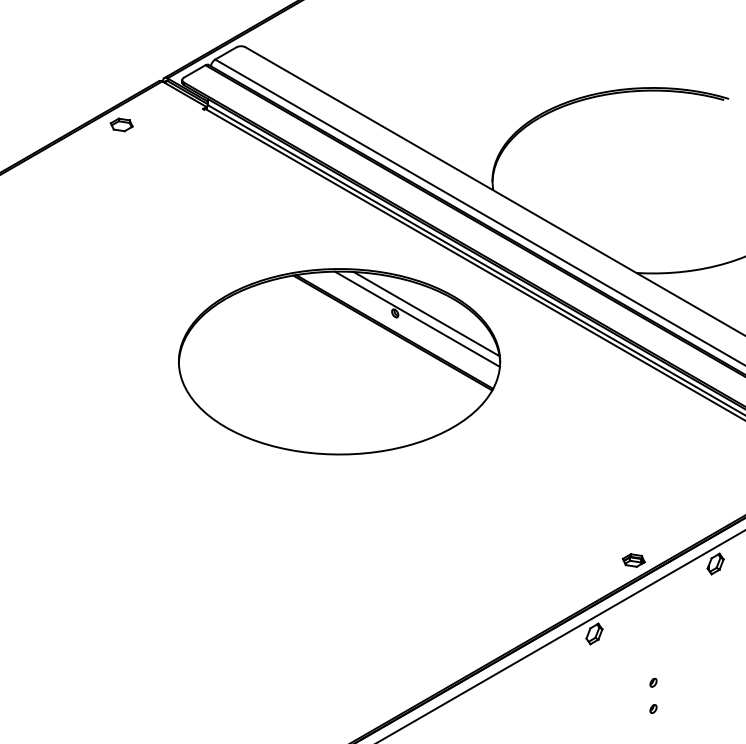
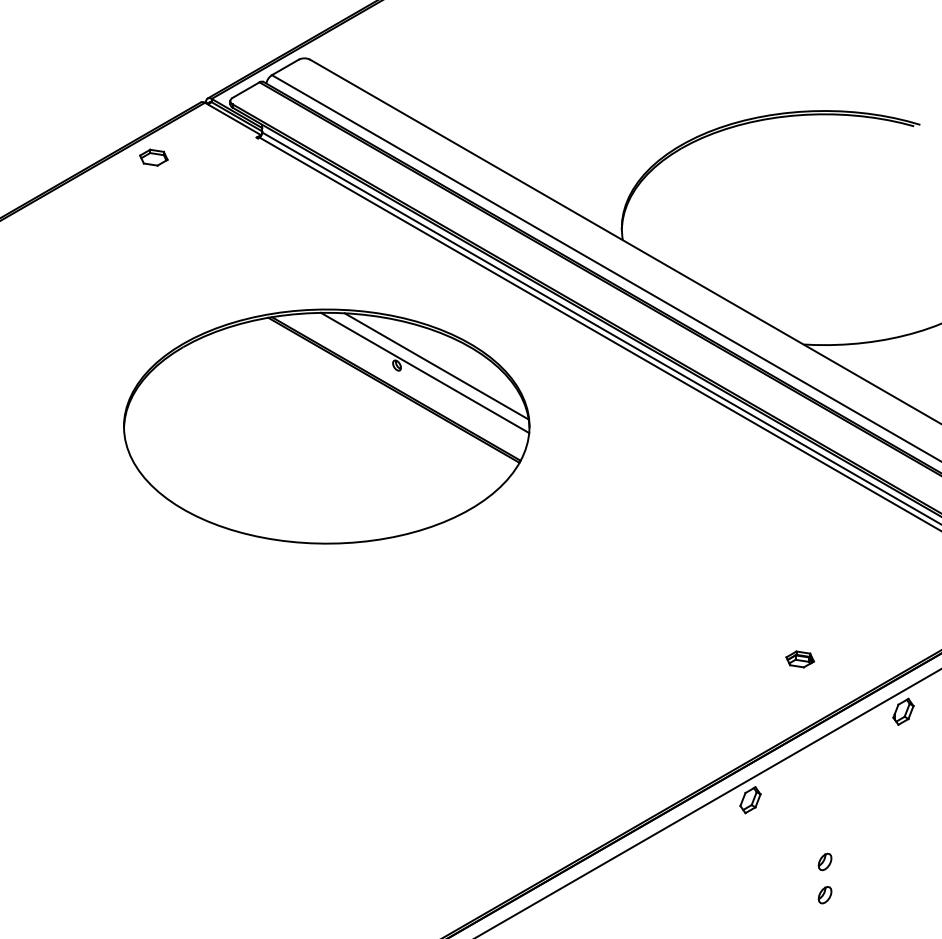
part: (339, 361) -> (326, 426), moved
part: (634, 560) -> (800, 659), moved
part: (653, 682) -> (824, 861), size x1.6
part: (653, 708) -> (824, 894), size x1.6

